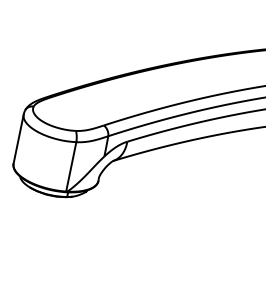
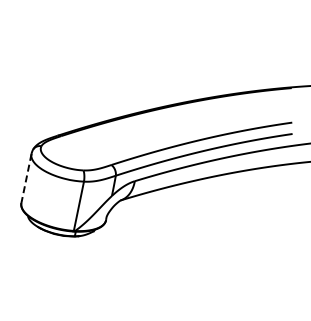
line: (18, 140) -> (26, 179), solid -> dashed

